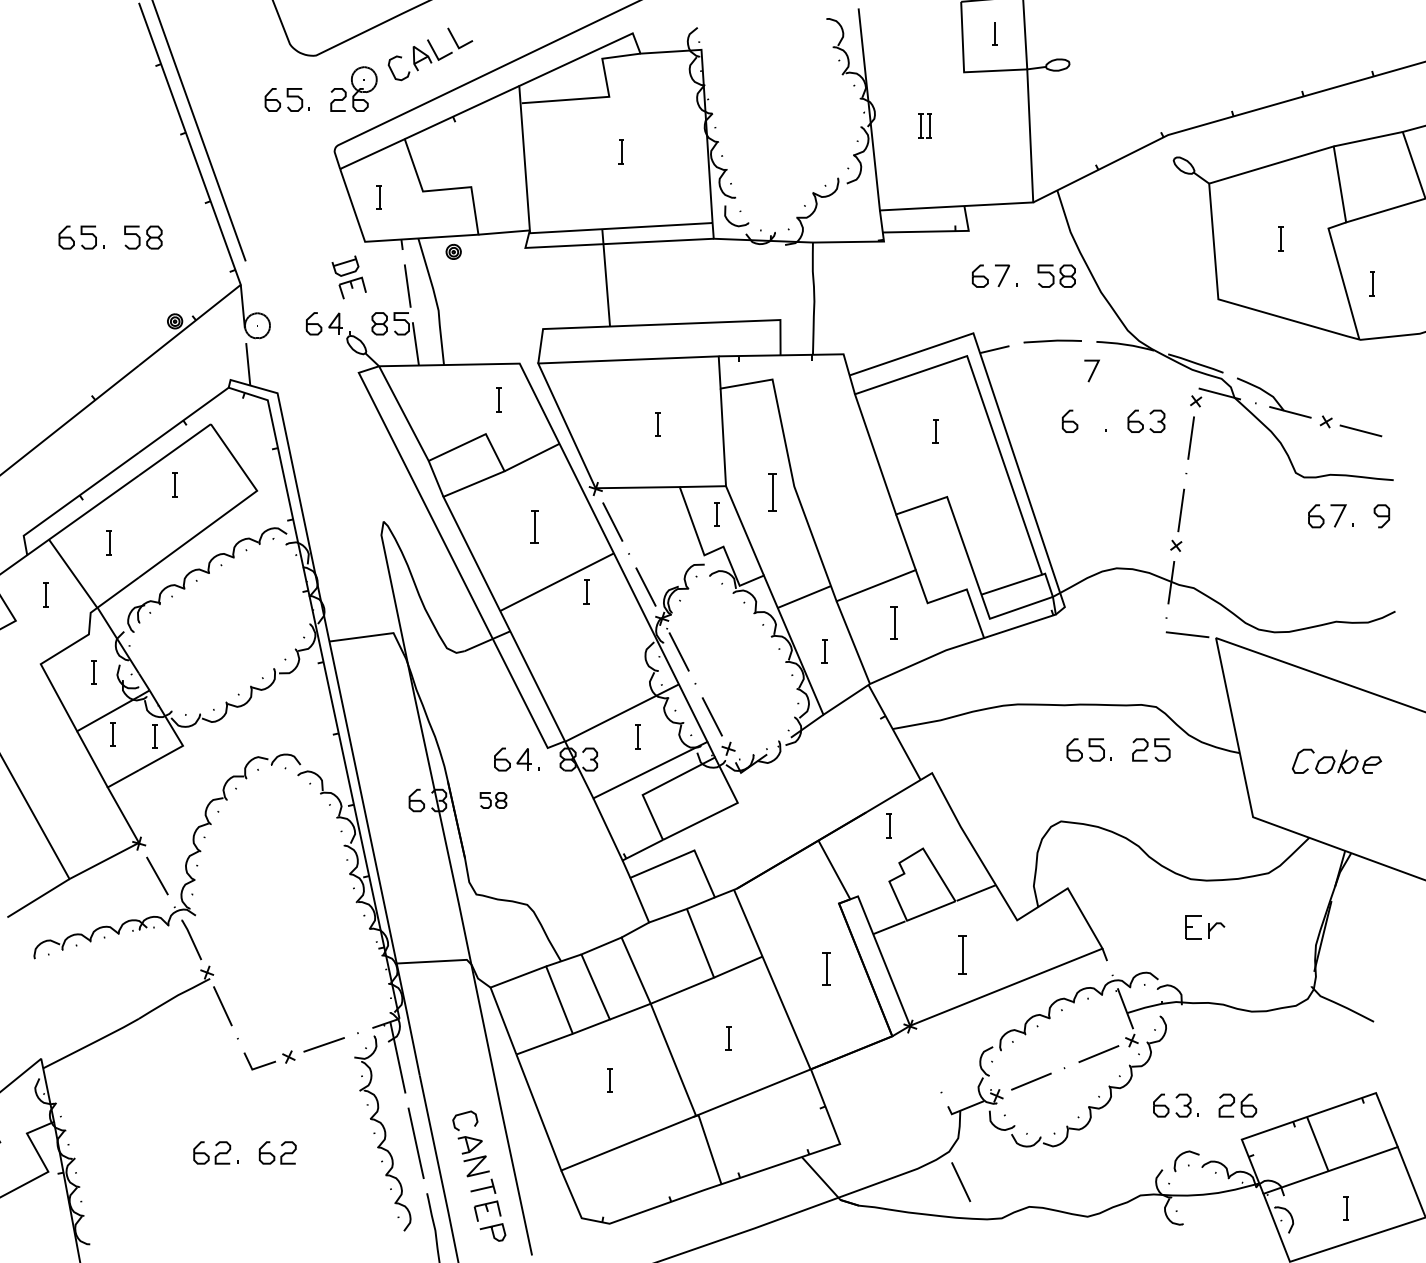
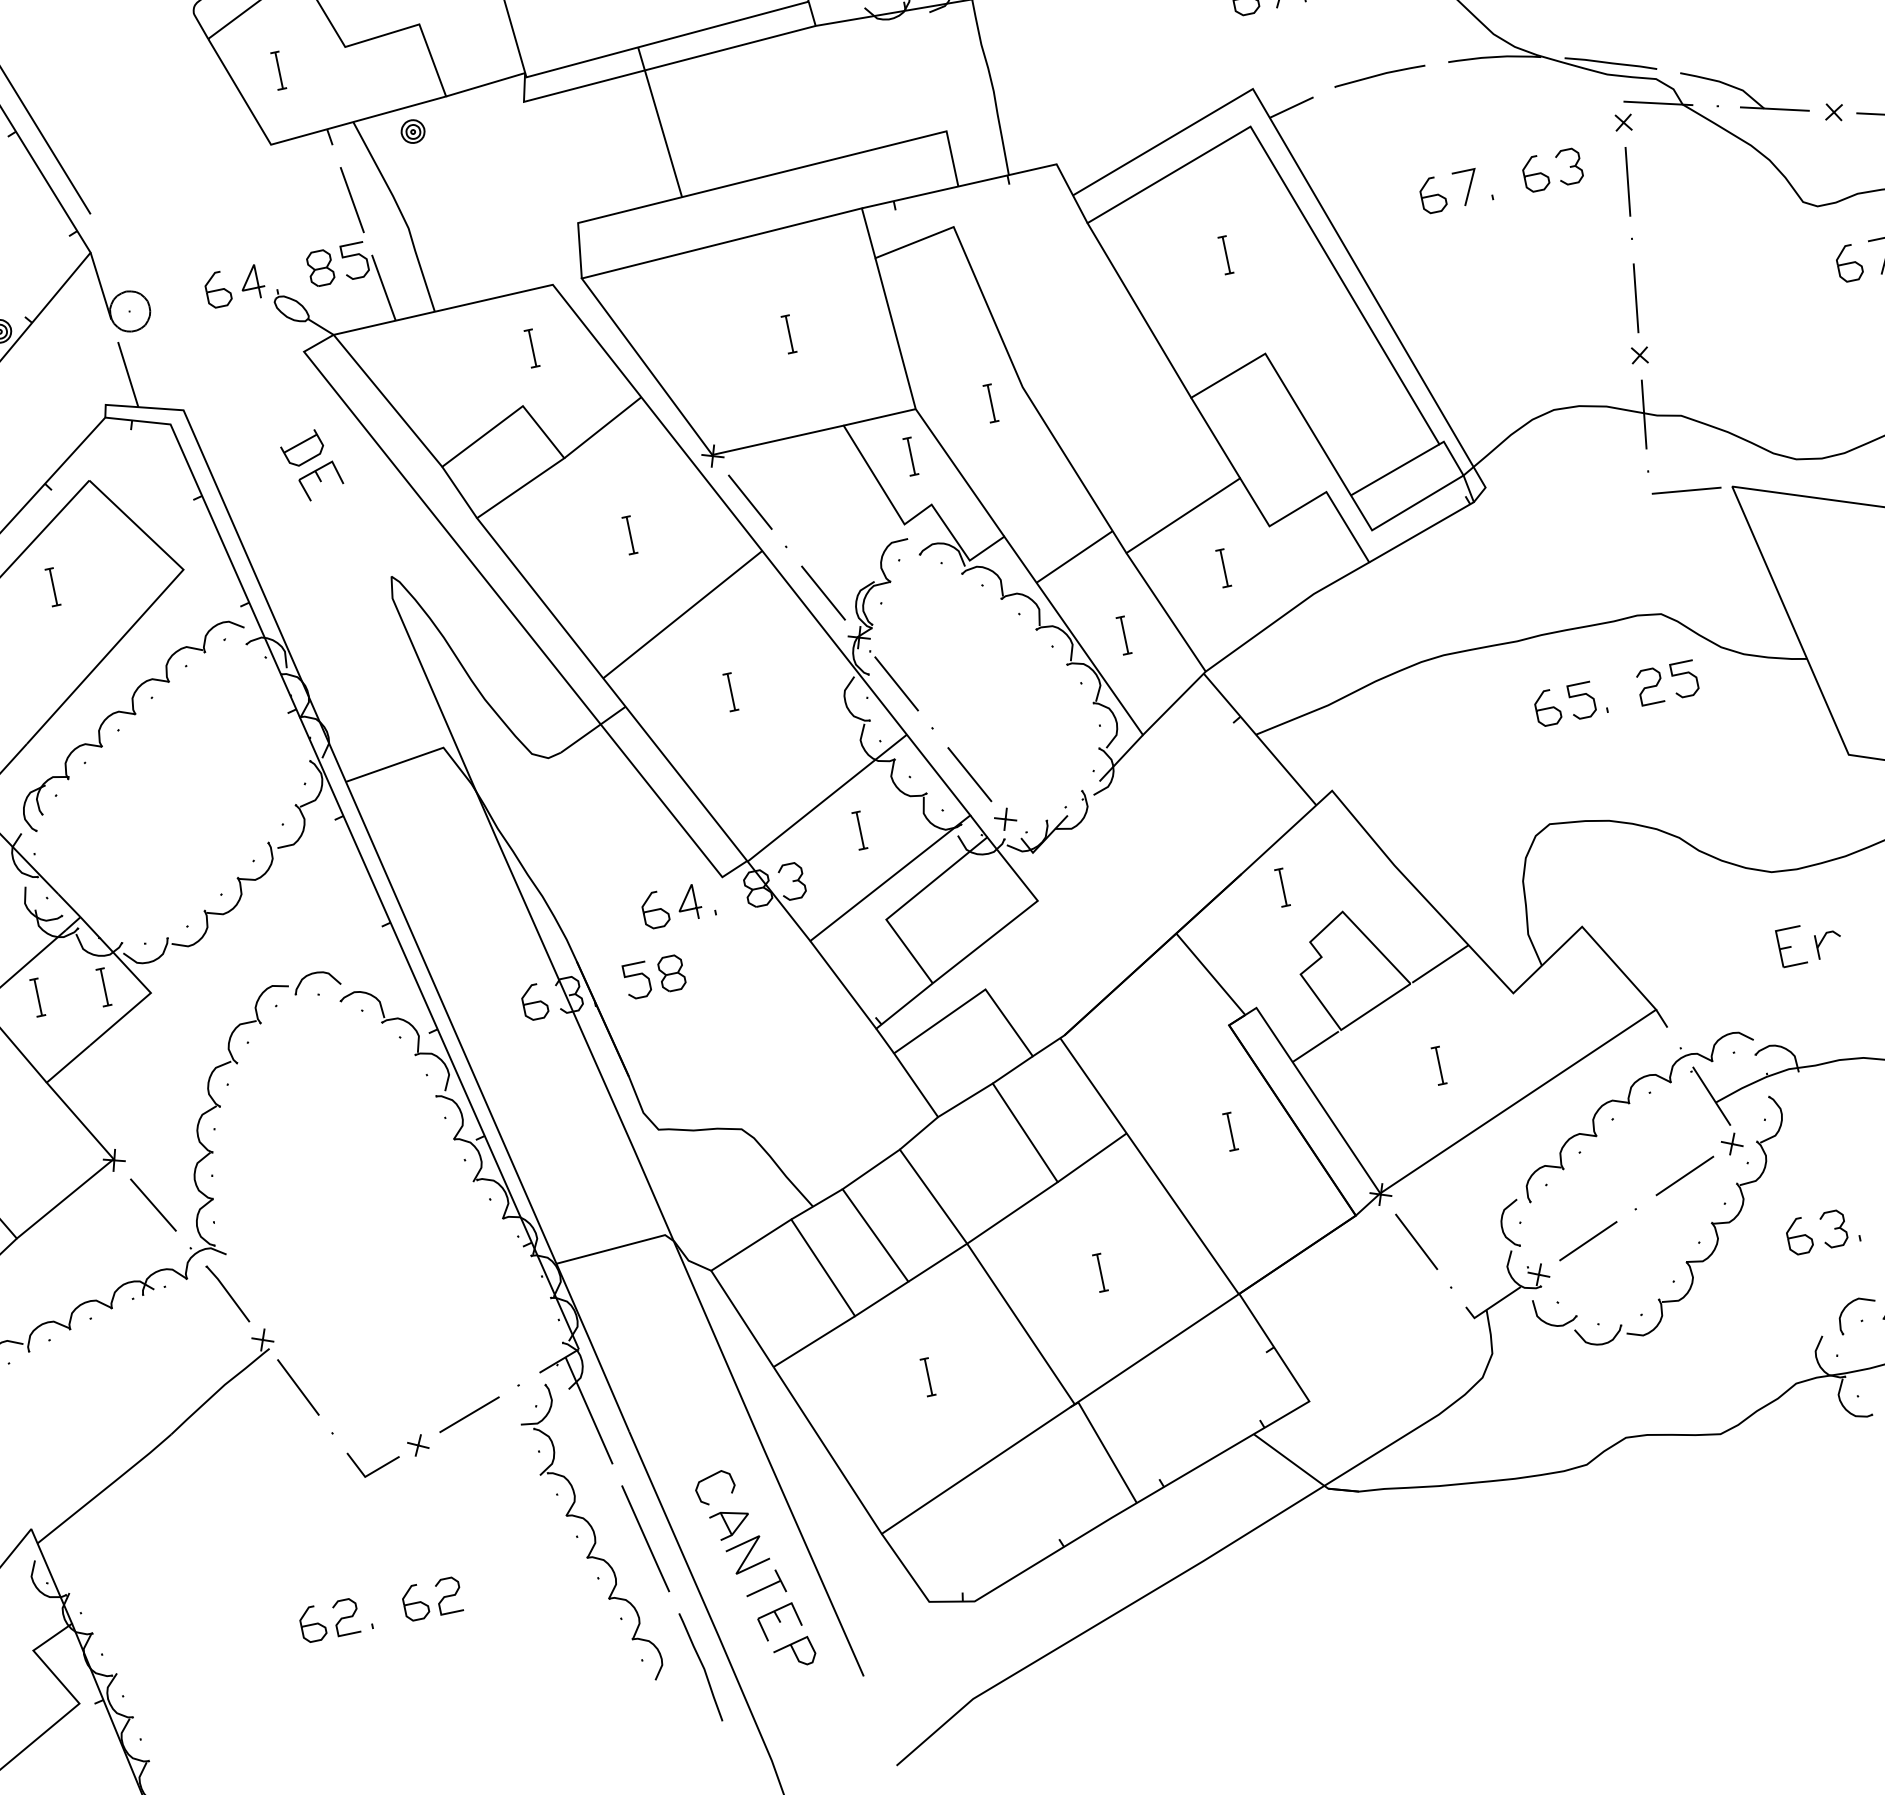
part: (348, 277) -> (311, 465), moved
line: (1092, 371) -> (1468, 188), moved
part: (772, 492) -> (990, 403), size x0.62
part: (534, 526) -> (629, 534), size x0.71
part: (586, 591) -> (730, 691), moved
part: (893, 622) -> (1222, 567), size x0.71
part: (493, 800) -> (654, 977), size x1.43
part: (961, 955) -> (1437, 1066), size x0.62
part: (825, 968) -> (1229, 1131), size x0.71
line: (961, 1182) -> (1417, 1242), moved

